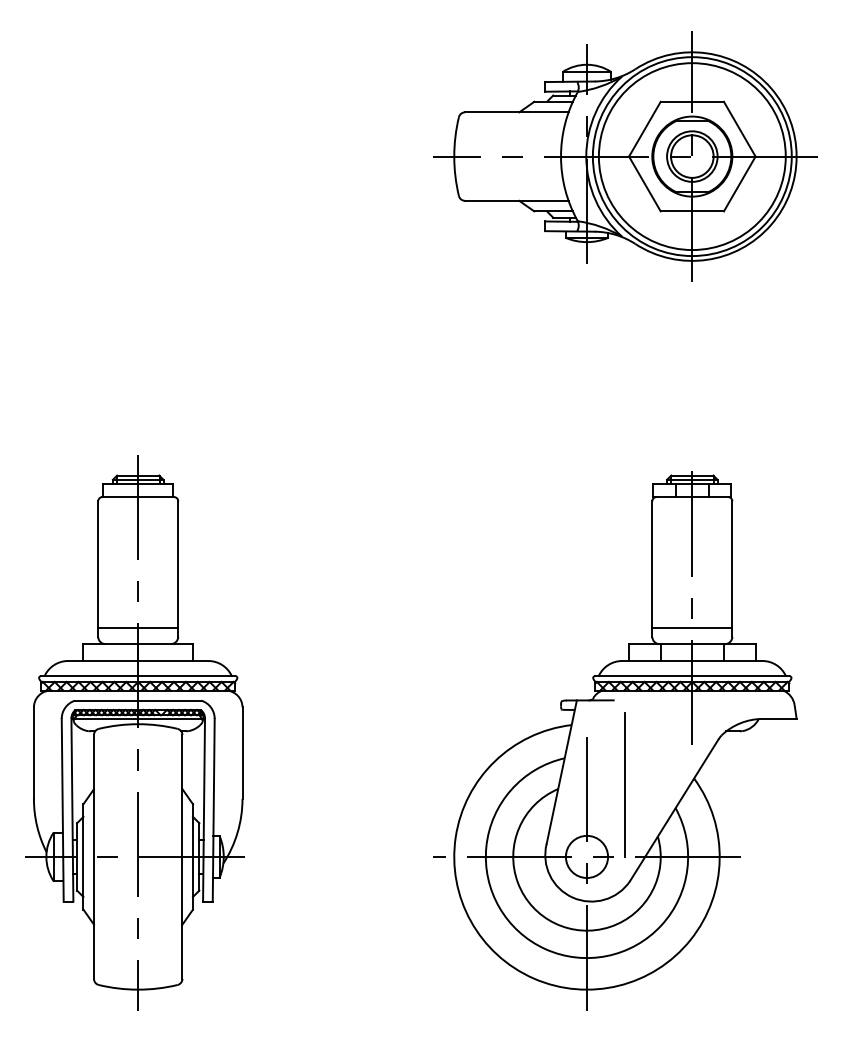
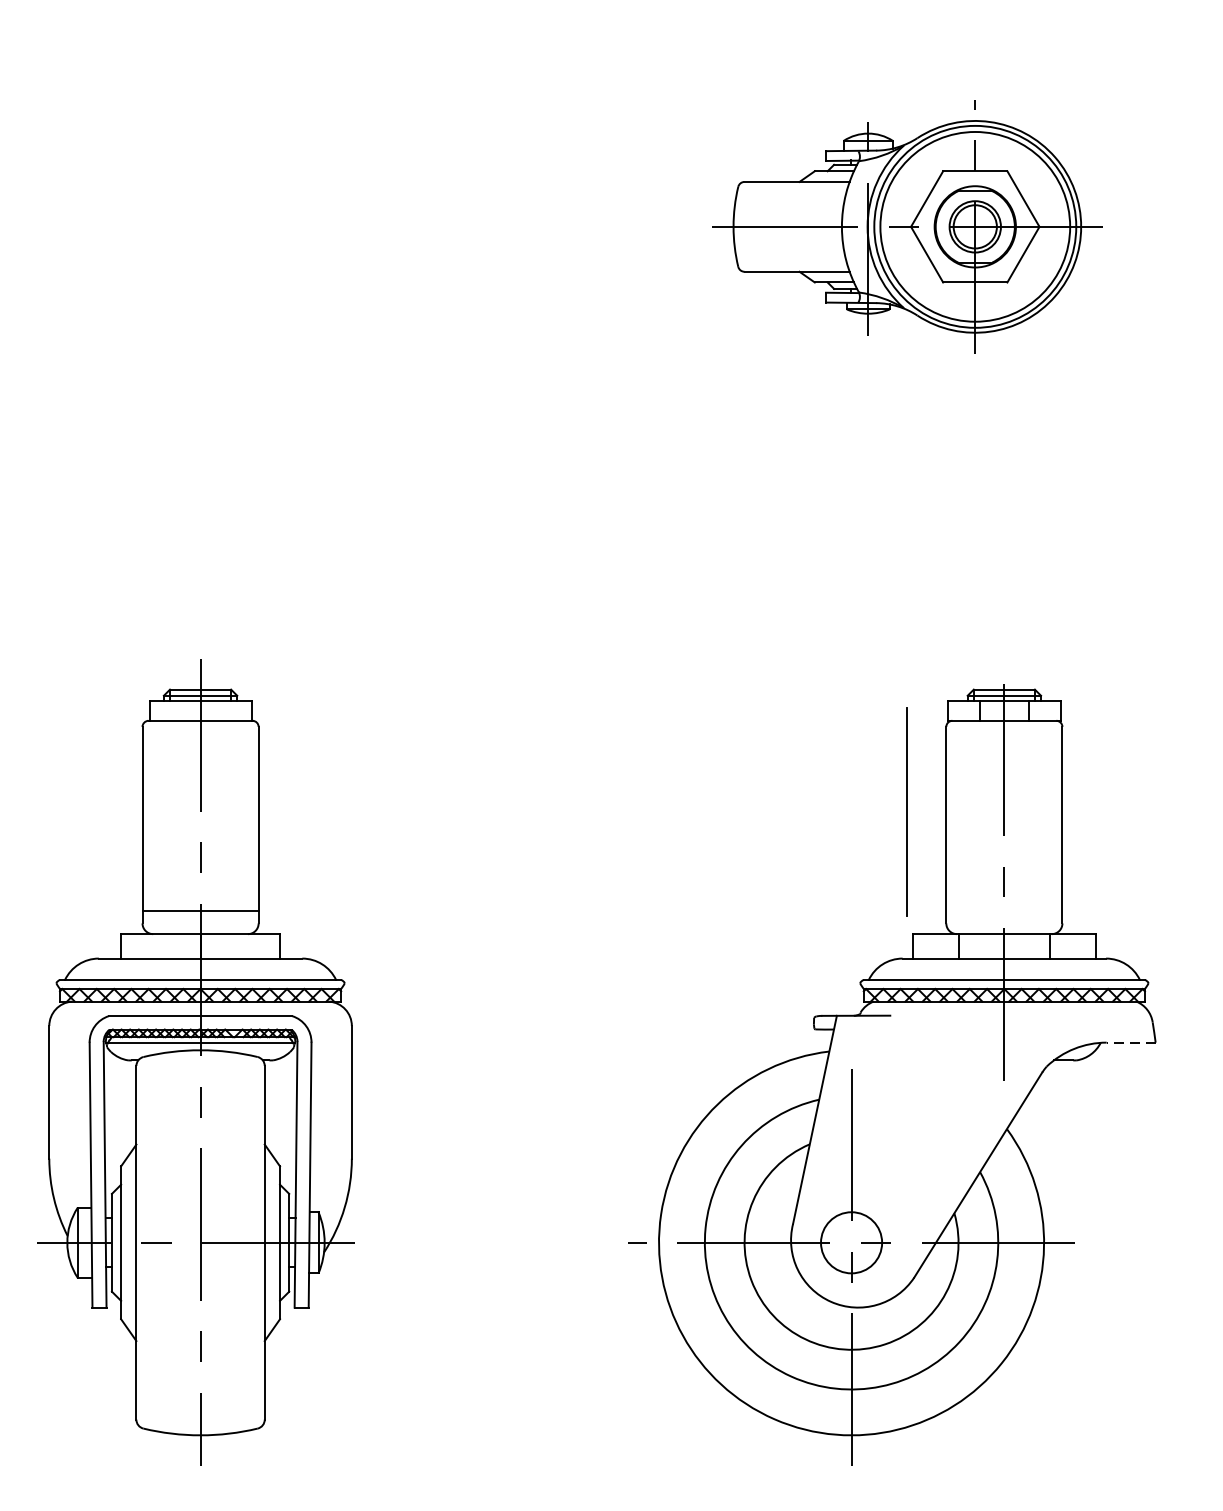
part: (625, 156) -> (907, 226), size x0.7
line: (692, 627) -> (1004, 909), removed
line: (779, 718) -> (1130, 1041), solid -> dashed
line: (624, 784) -> (905, 811), moved

